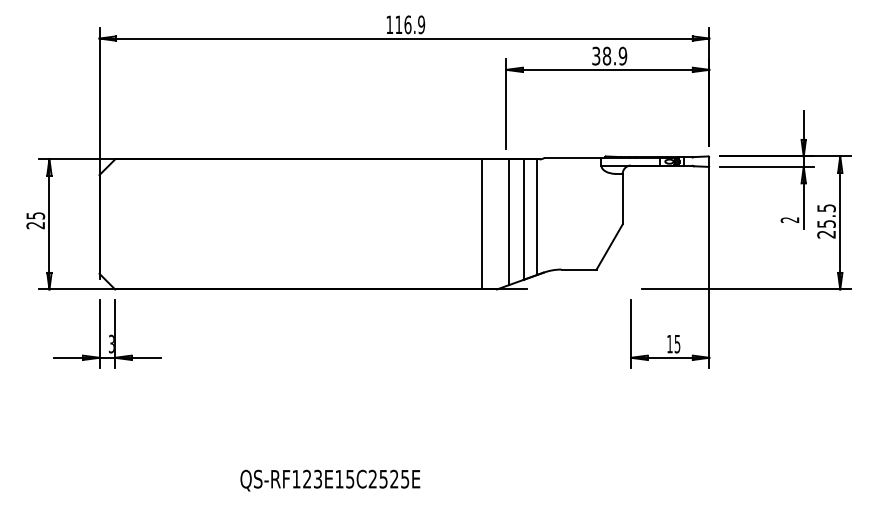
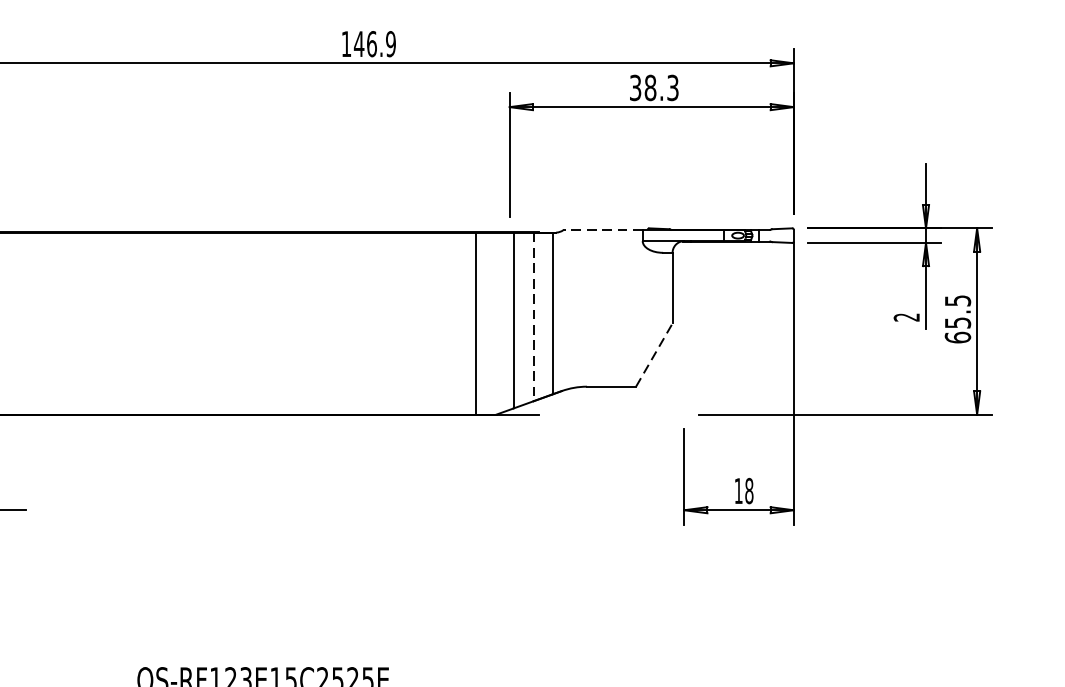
text: (398, 24) -> (358, 43), 116.9 -> 146.9
text: (622, 55) -> (672, 87), 38.9 -> 38.3
line: (572, 157) -> (602, 229), solid -> dashed
line: (523, 220) -> (533, 318), solid -> dashed
text: (826, 234) -> (957, 337), 25.5 -> 65.5
line: (609, 246) -> (654, 354), solid -> dashed
text: (677, 343) -> (749, 490), 15 -> 18

